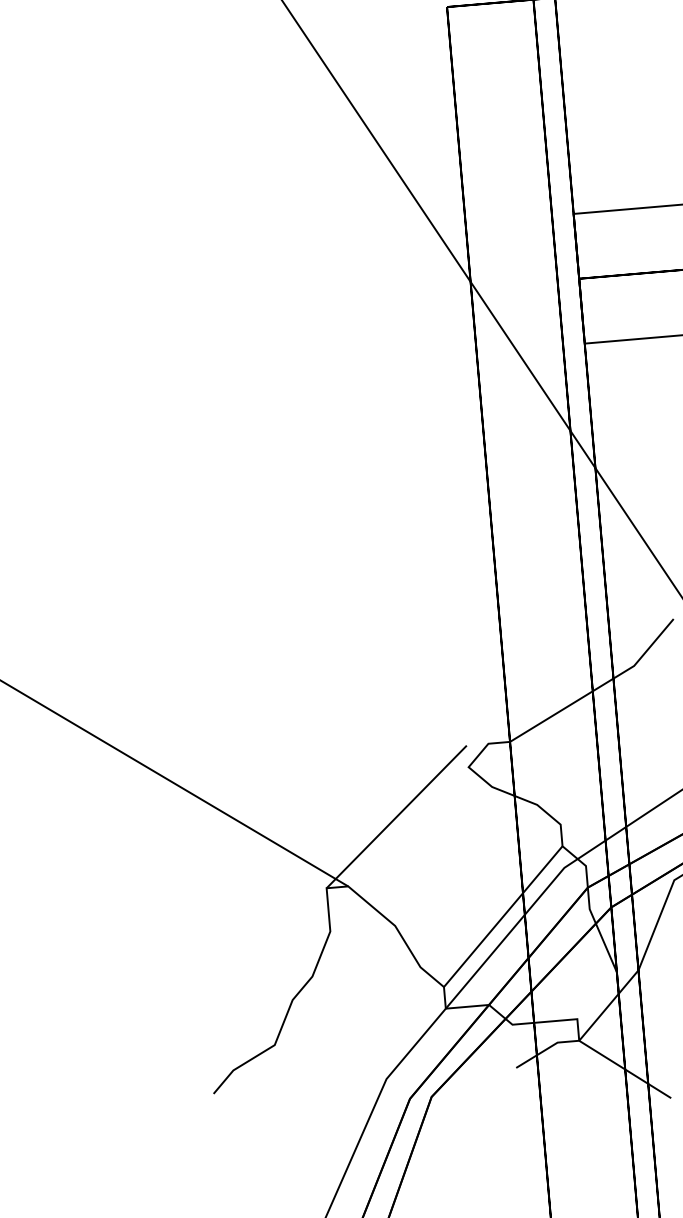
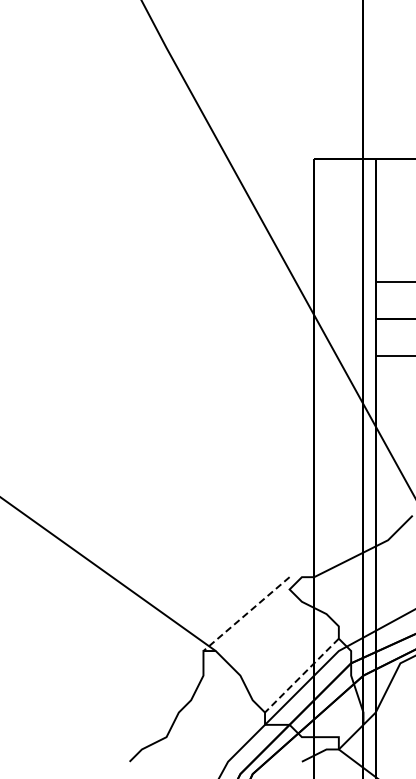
line: (396, 817) -> (246, 614), solid -> dashed
line: (502, 916) -> (301, 675), solid -> dashed

